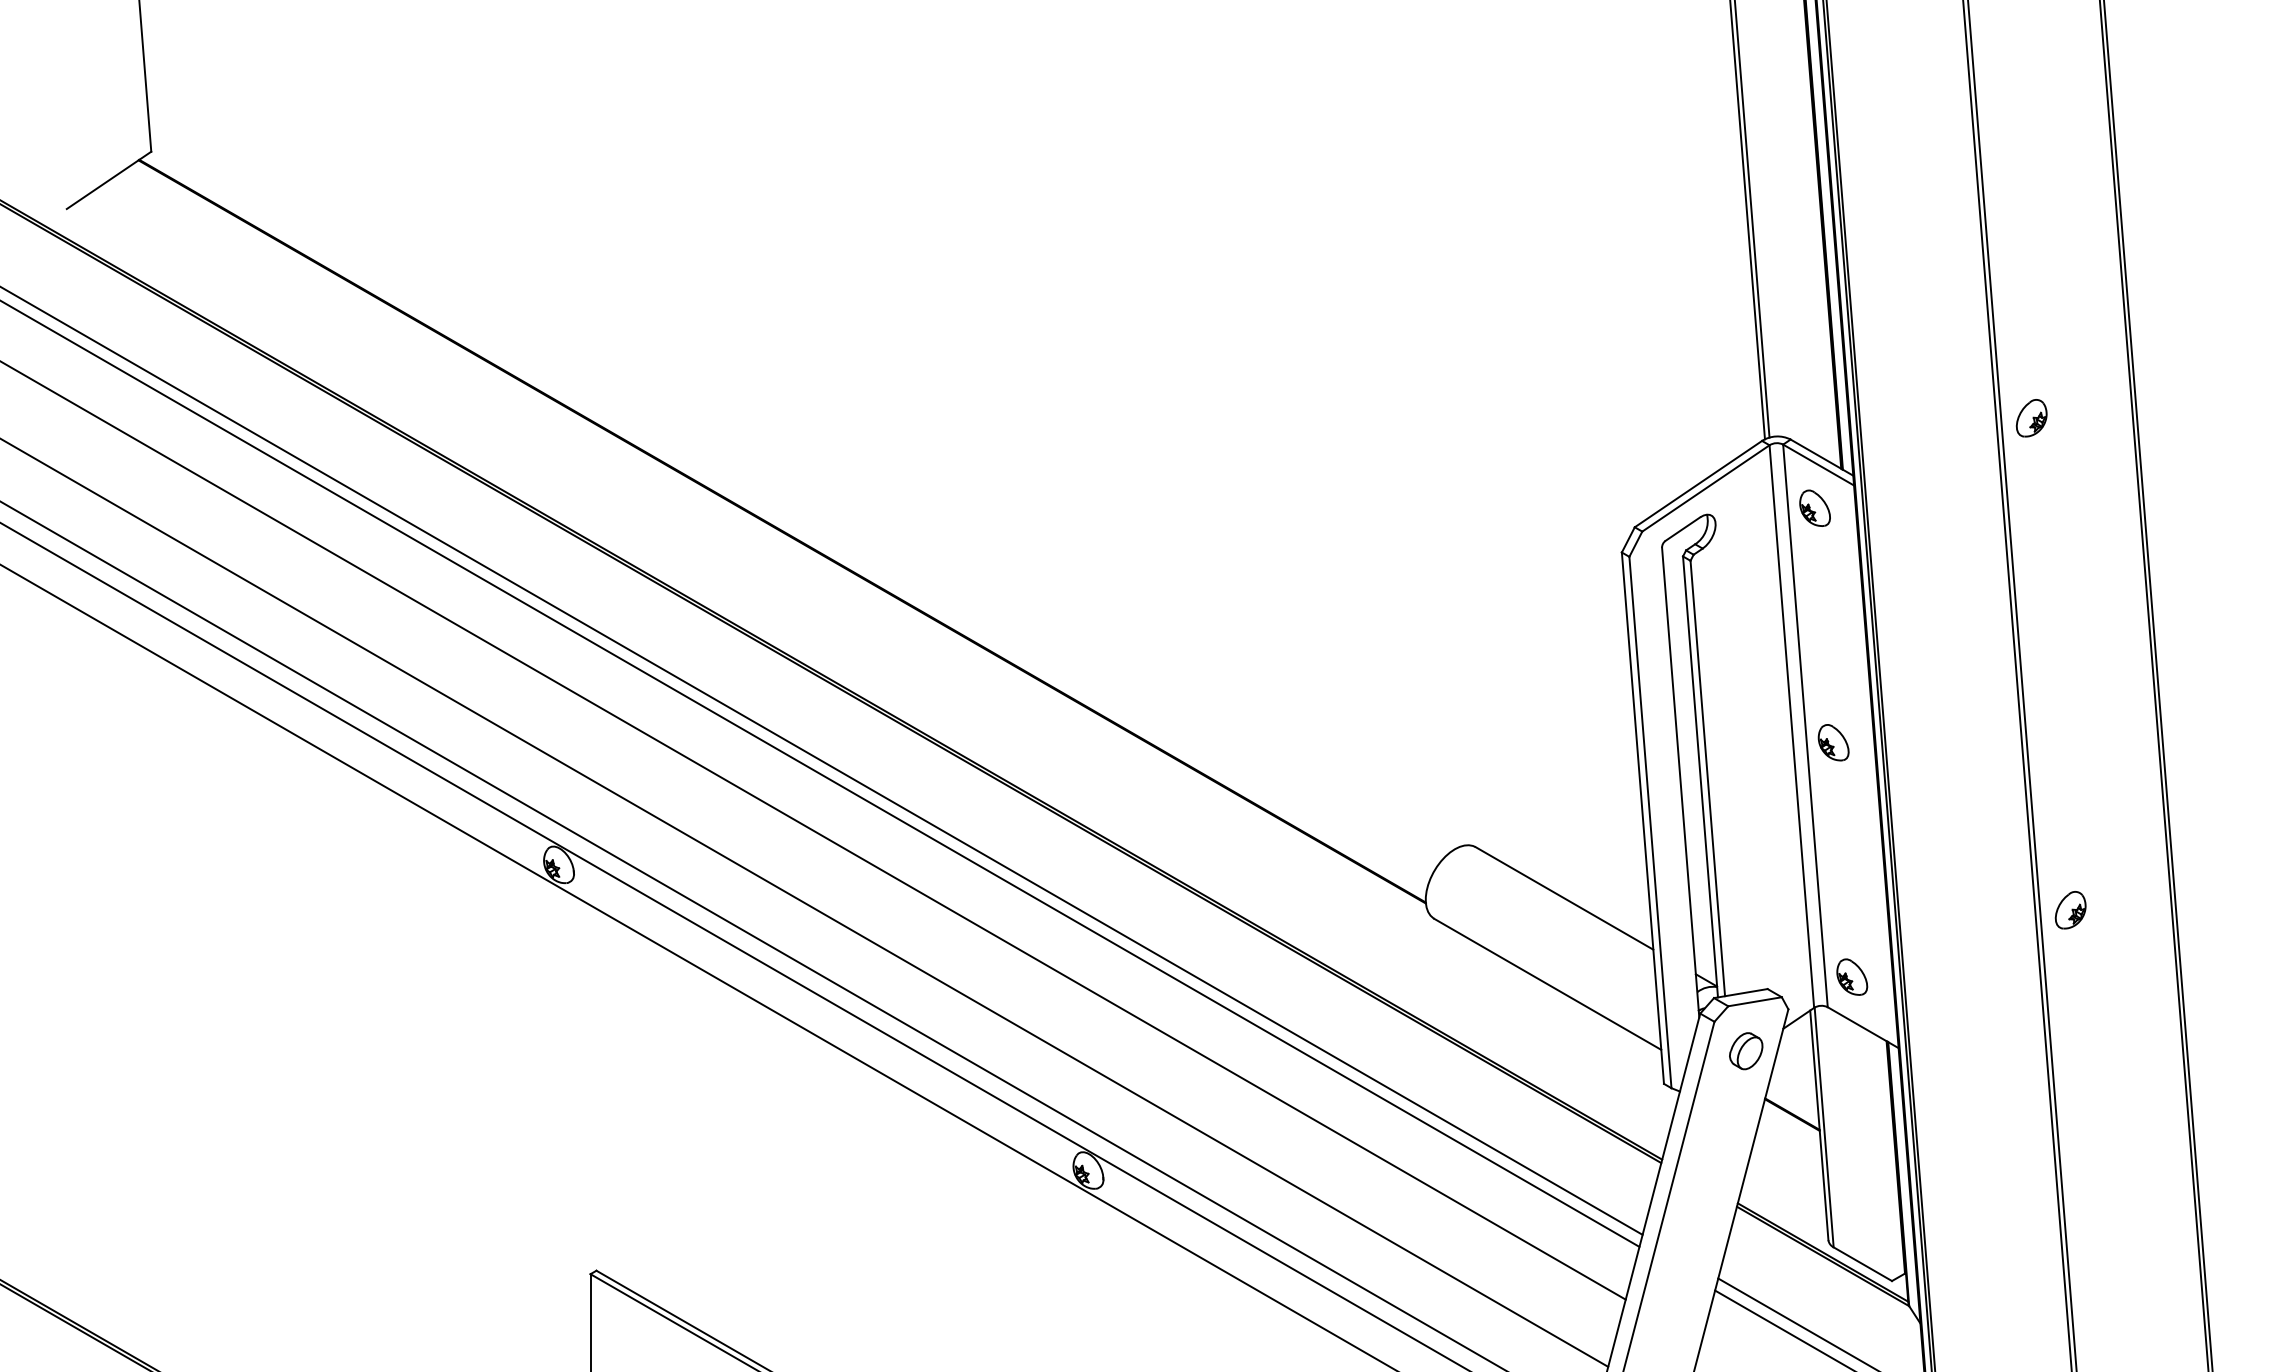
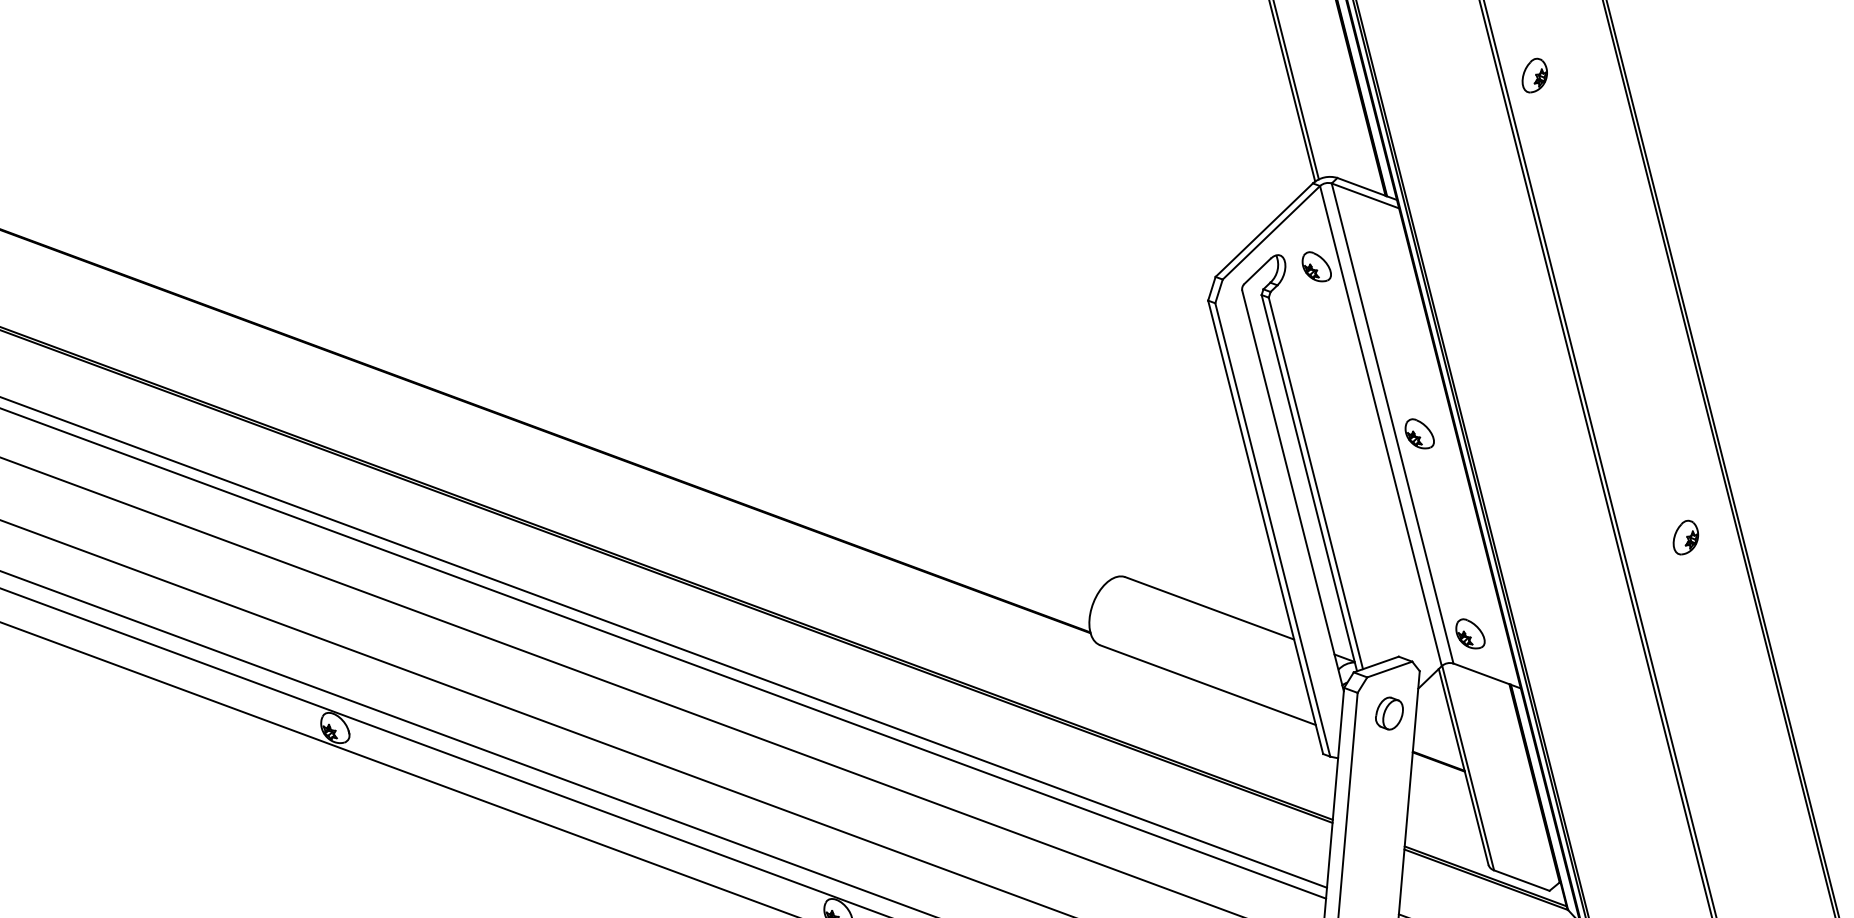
part: (2031, 418) -> (1534, 75), moved
part: (1814, 507) -> (1315, 266), moved
part: (2070, 910) -> (1685, 537), moved

